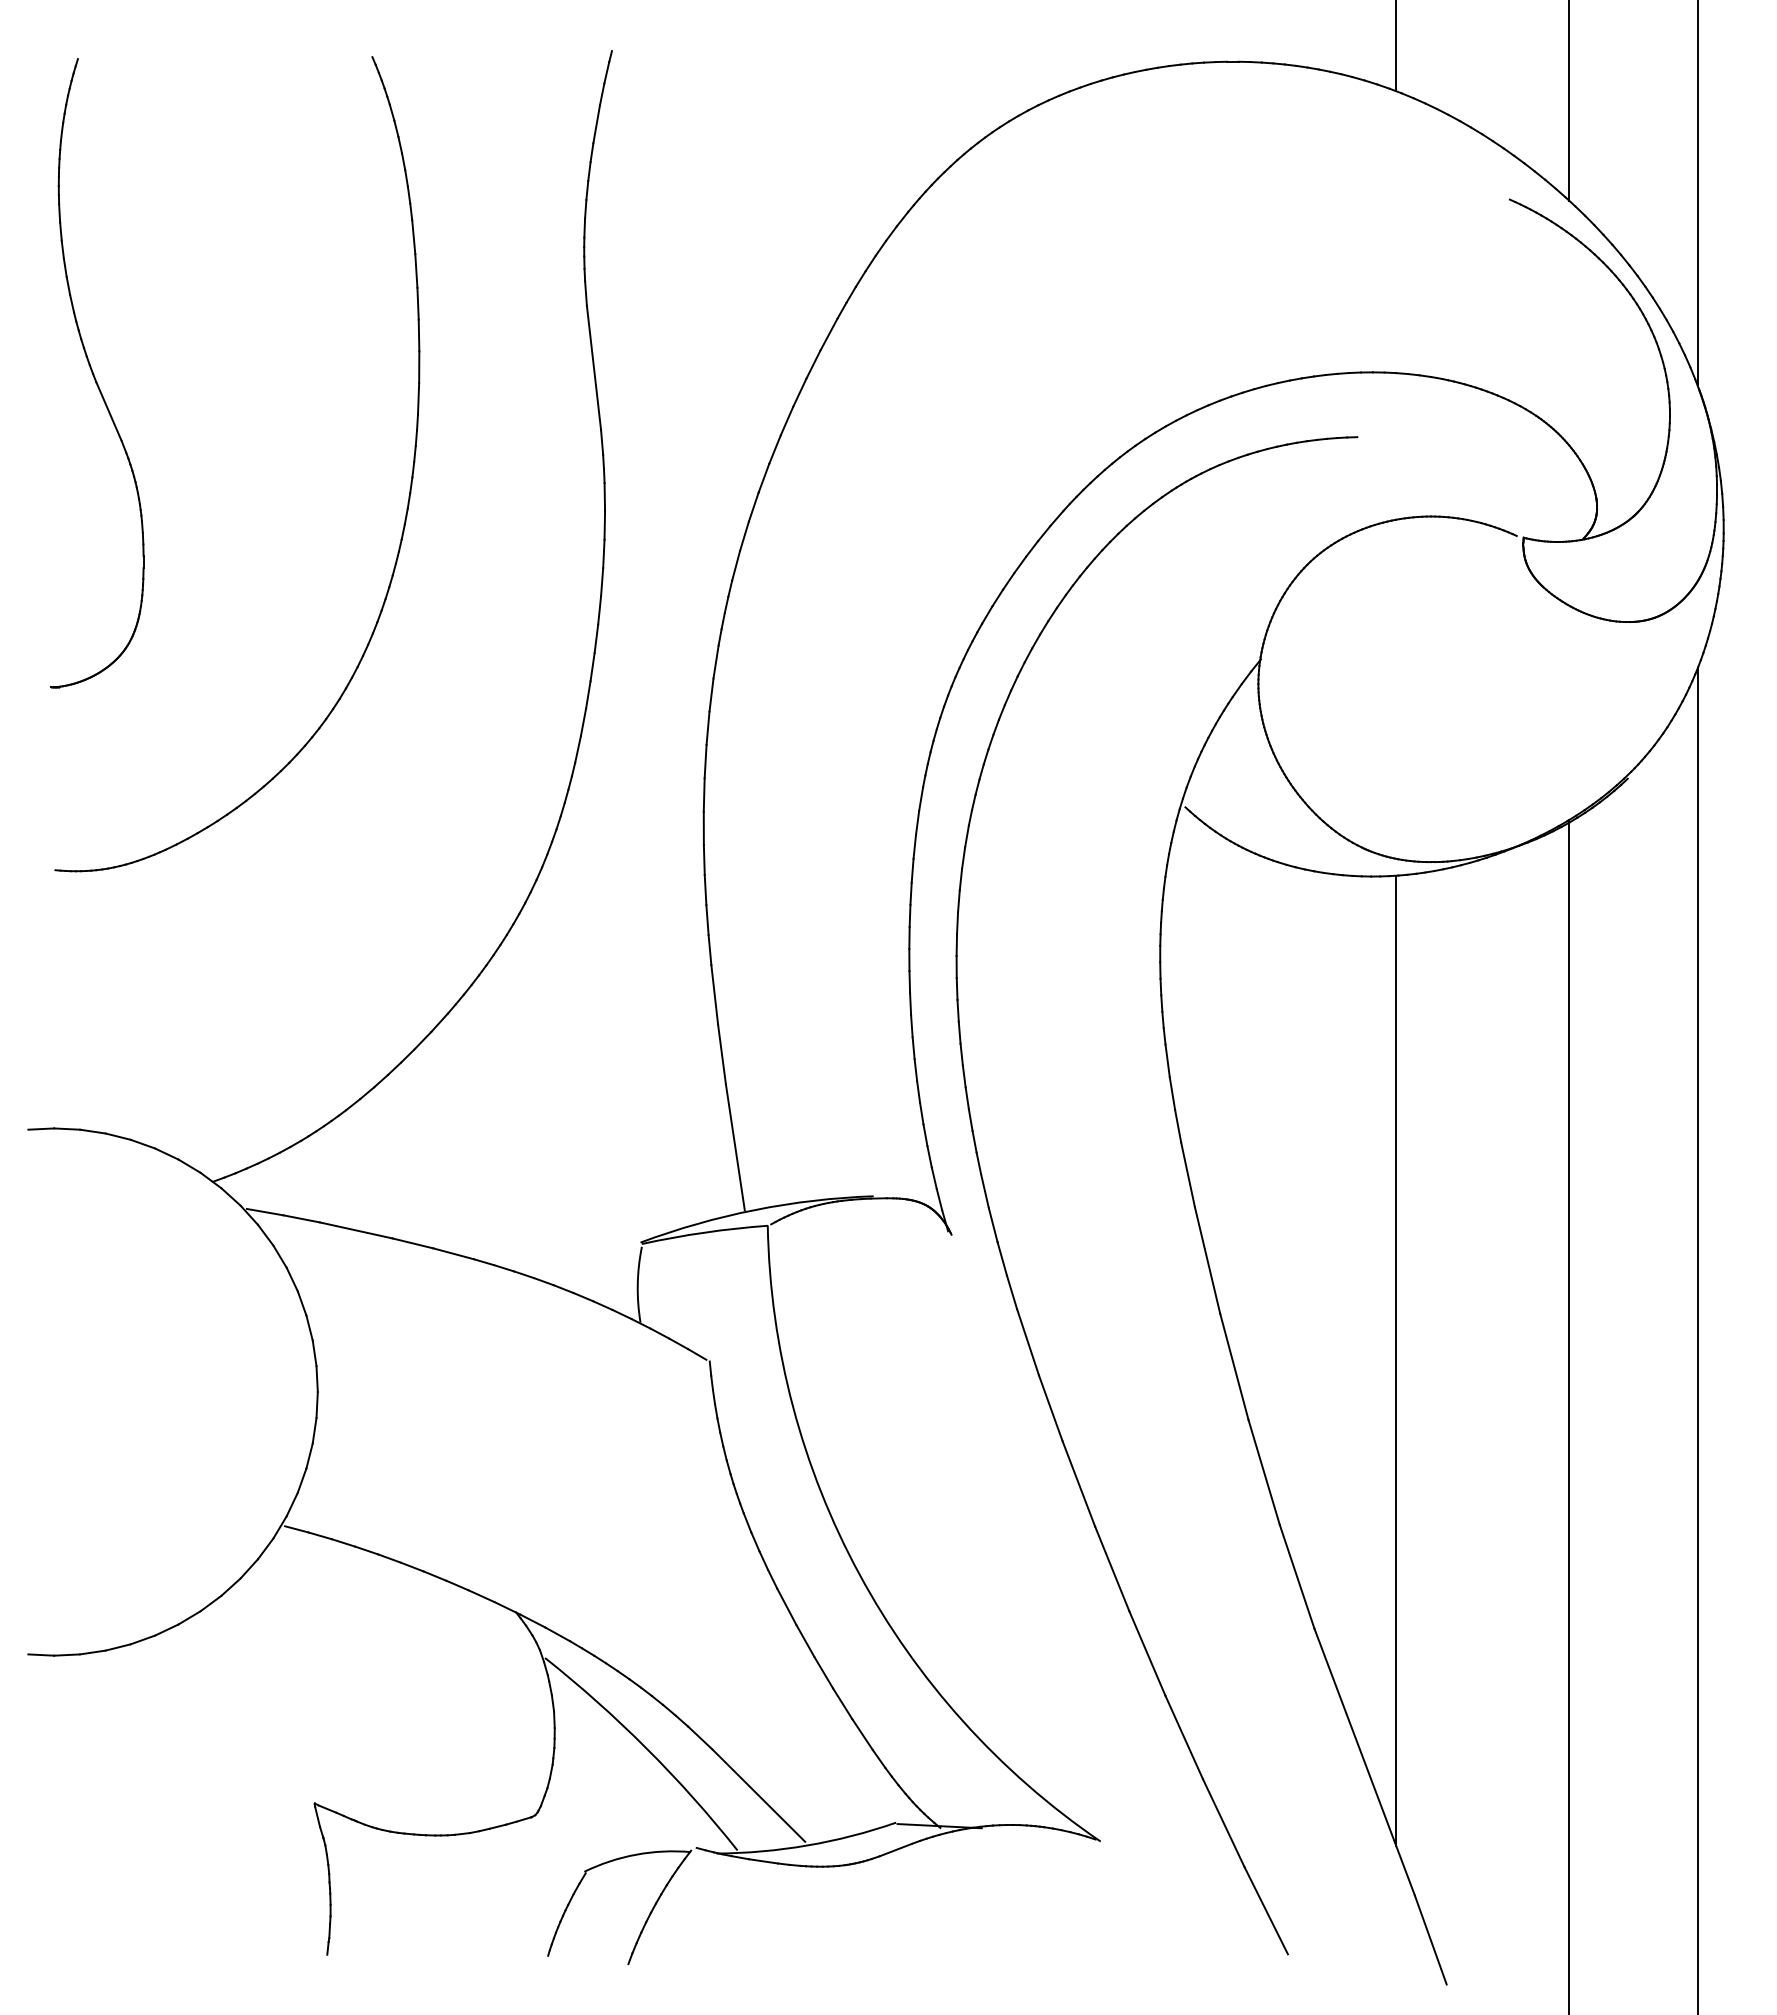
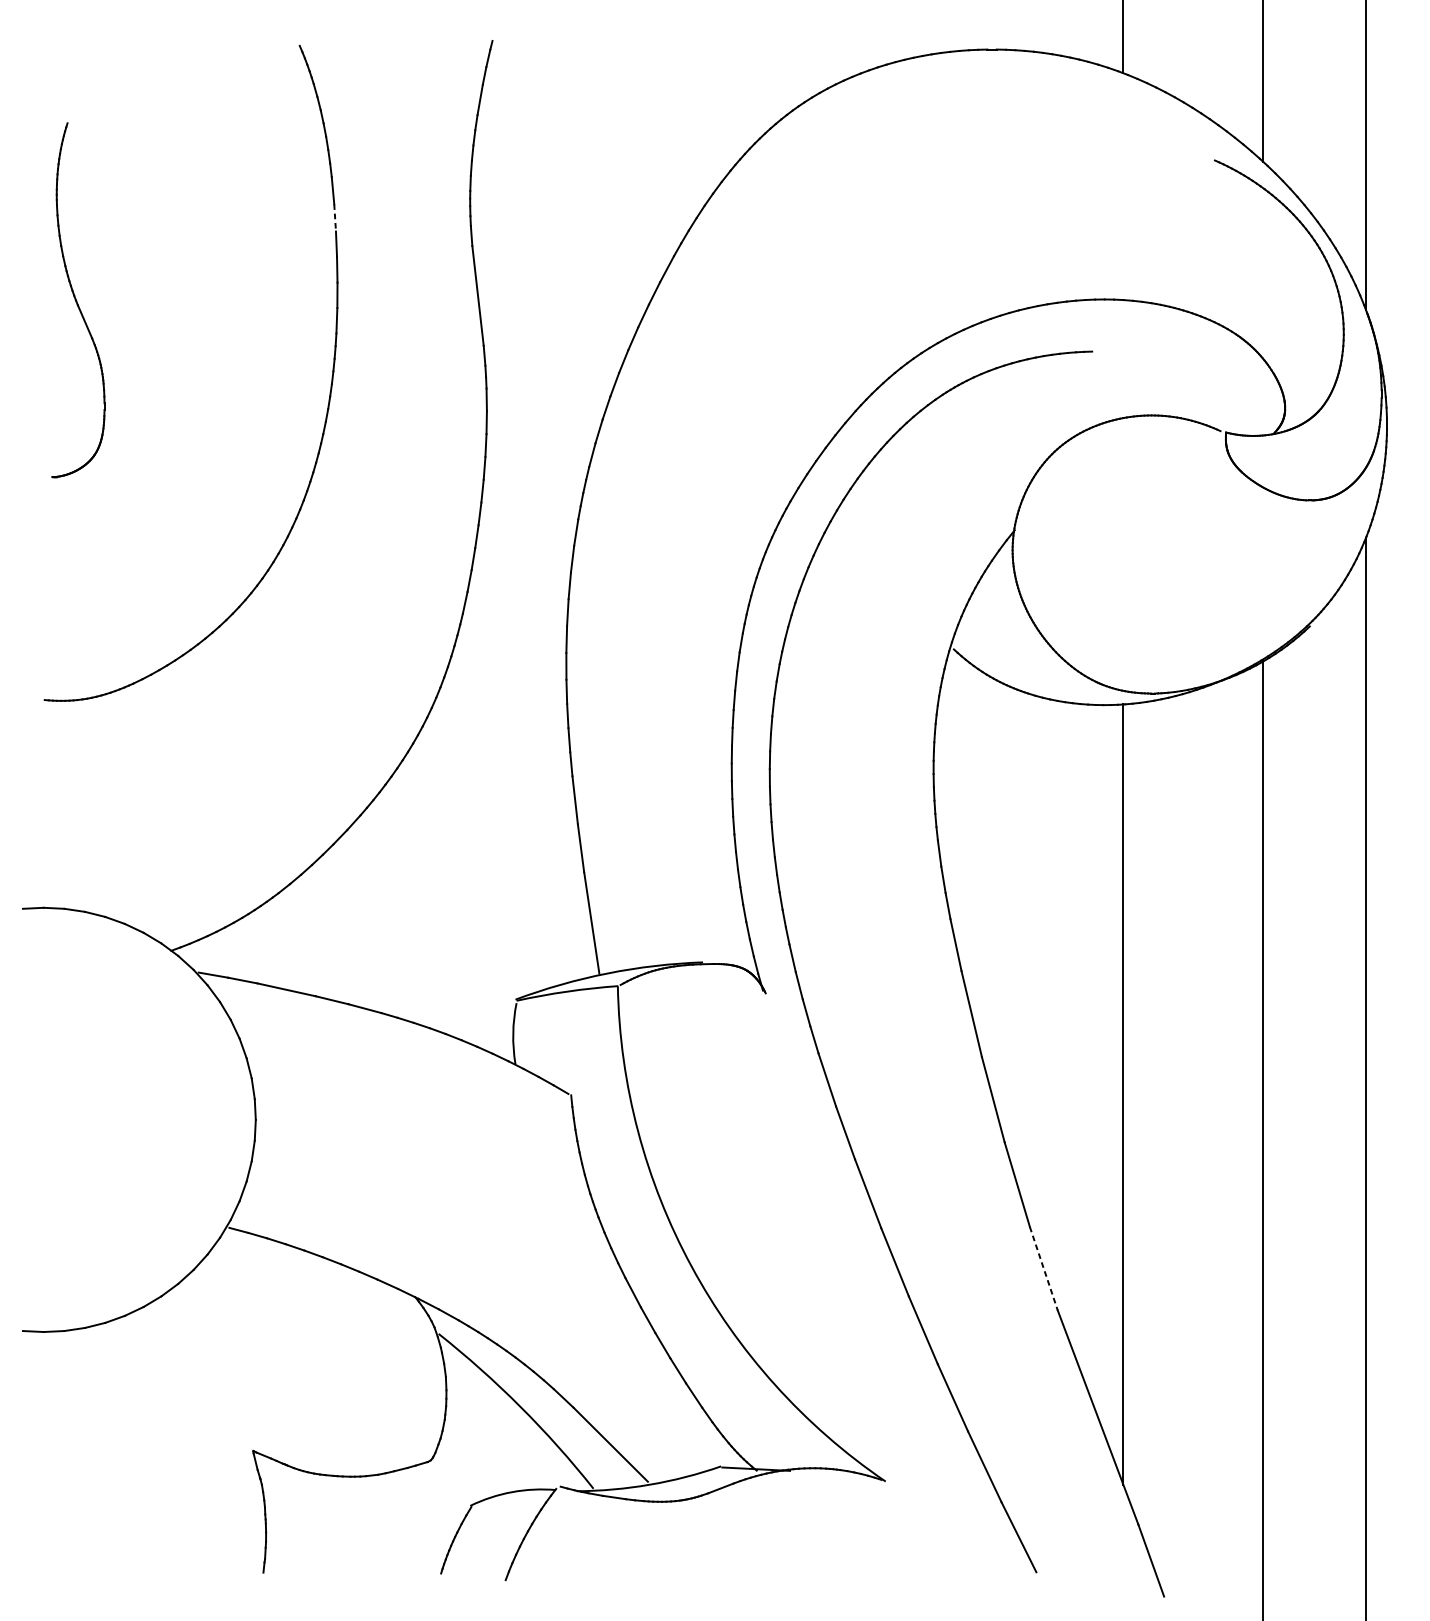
line: (416, 270) -> (335, 217), solid -> dashed
part: (97, 373) -> (78, 300), size x0.7
line: (1297, 1576) -> (1044, 1268), solid -> dashed

